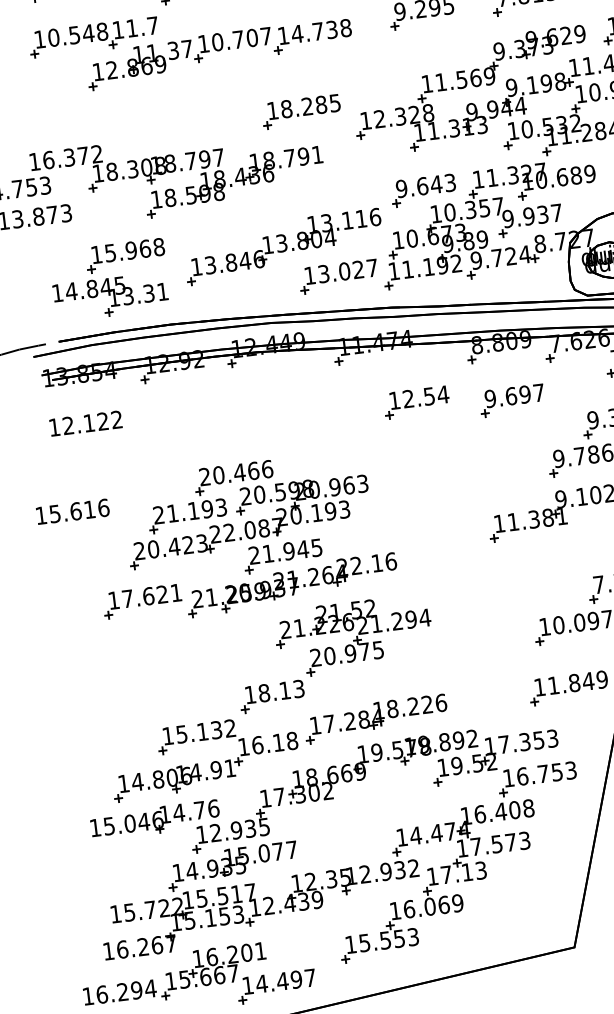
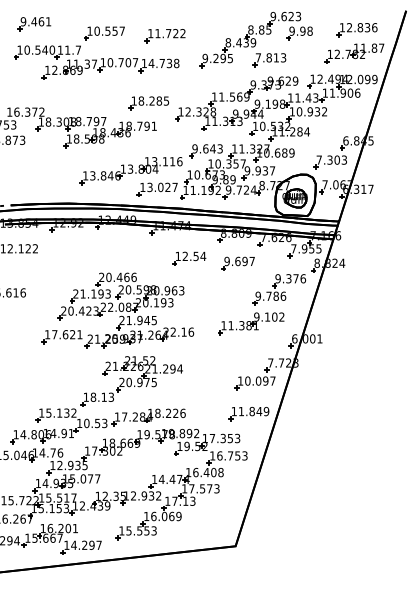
text: (102, 30) -> (52, 49), 10.548 -> 10.540
part: (109, 278) -> (40, 176), removed
part: (243, 537) -> (117, 310), moved
text: (274, 743) -> (95, 423), 16.18 -> 10.53
text: (281, 979) -> (84, 544), 14.497 -> 14.297

